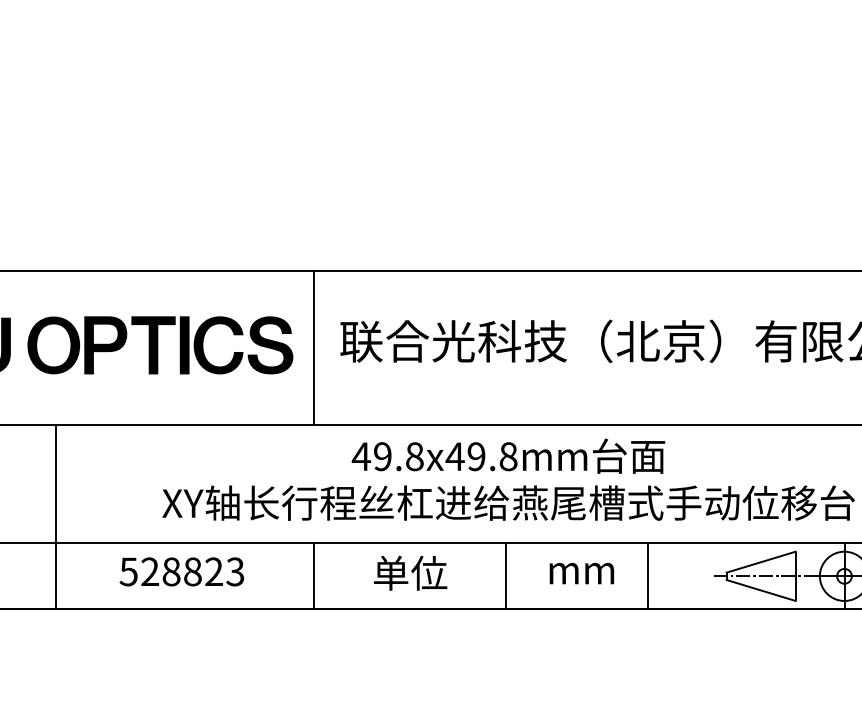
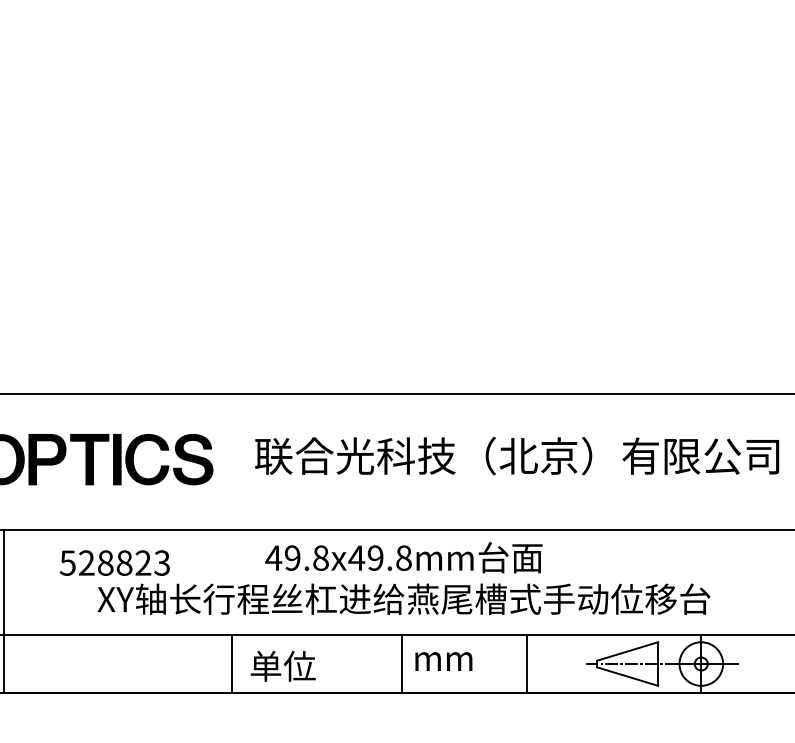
line: (313, 347) -> (231, 461), removed
text: (181, 571) -> (114, 562), moved
text: (409, 572) -> (282, 665), moved
text: (581, 573) -> (443, 661), moved

